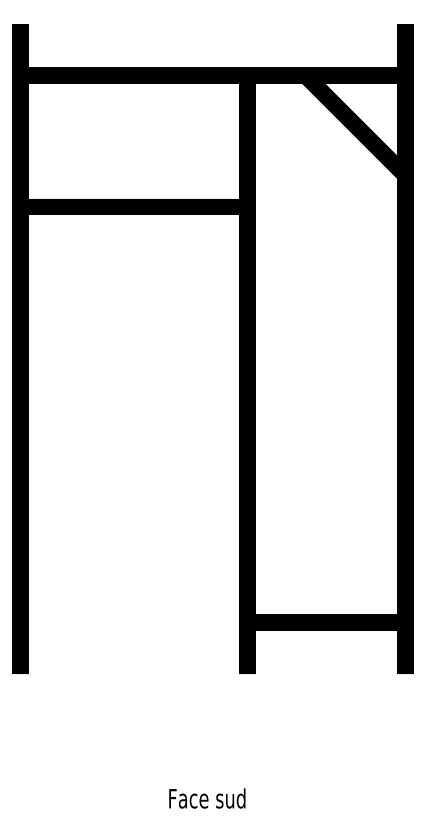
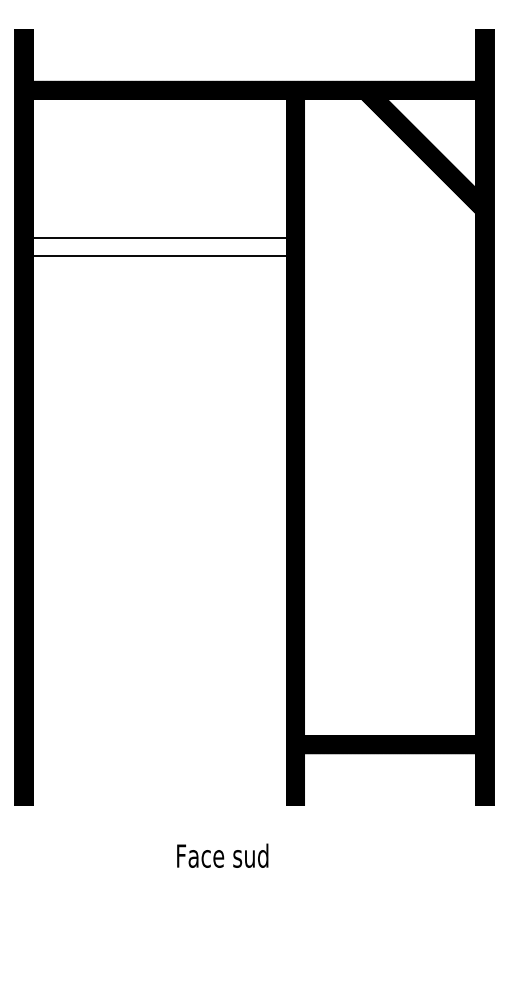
hatch: (133, 207) -> (159, 247), removed
text: (207, 798) -> (222, 855), moved

